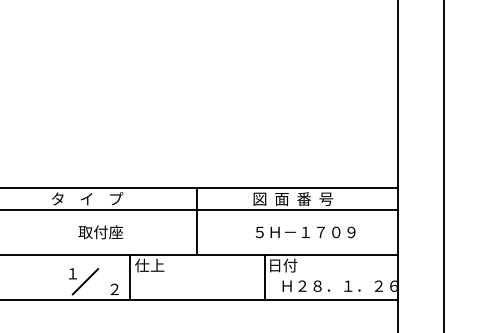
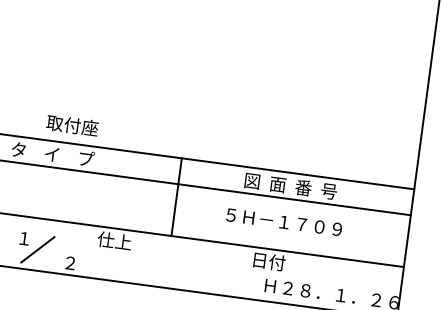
text: (100, 232) -> (72, 125), moved
text: (305, 232) -> (284, 222), moved
line: (130, 276) -> (90, 250), removed
line: (264, 276) -> (245, 271), removed

